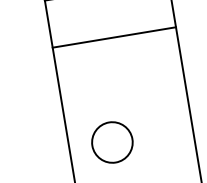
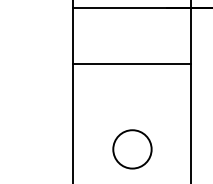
line: (114, 37) -> (132, 63), moved
circle: (112, 142) -> (132, 149), moved

